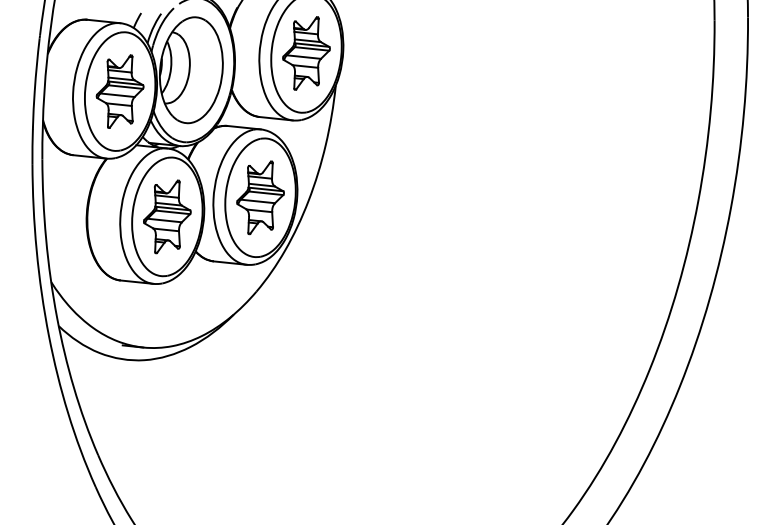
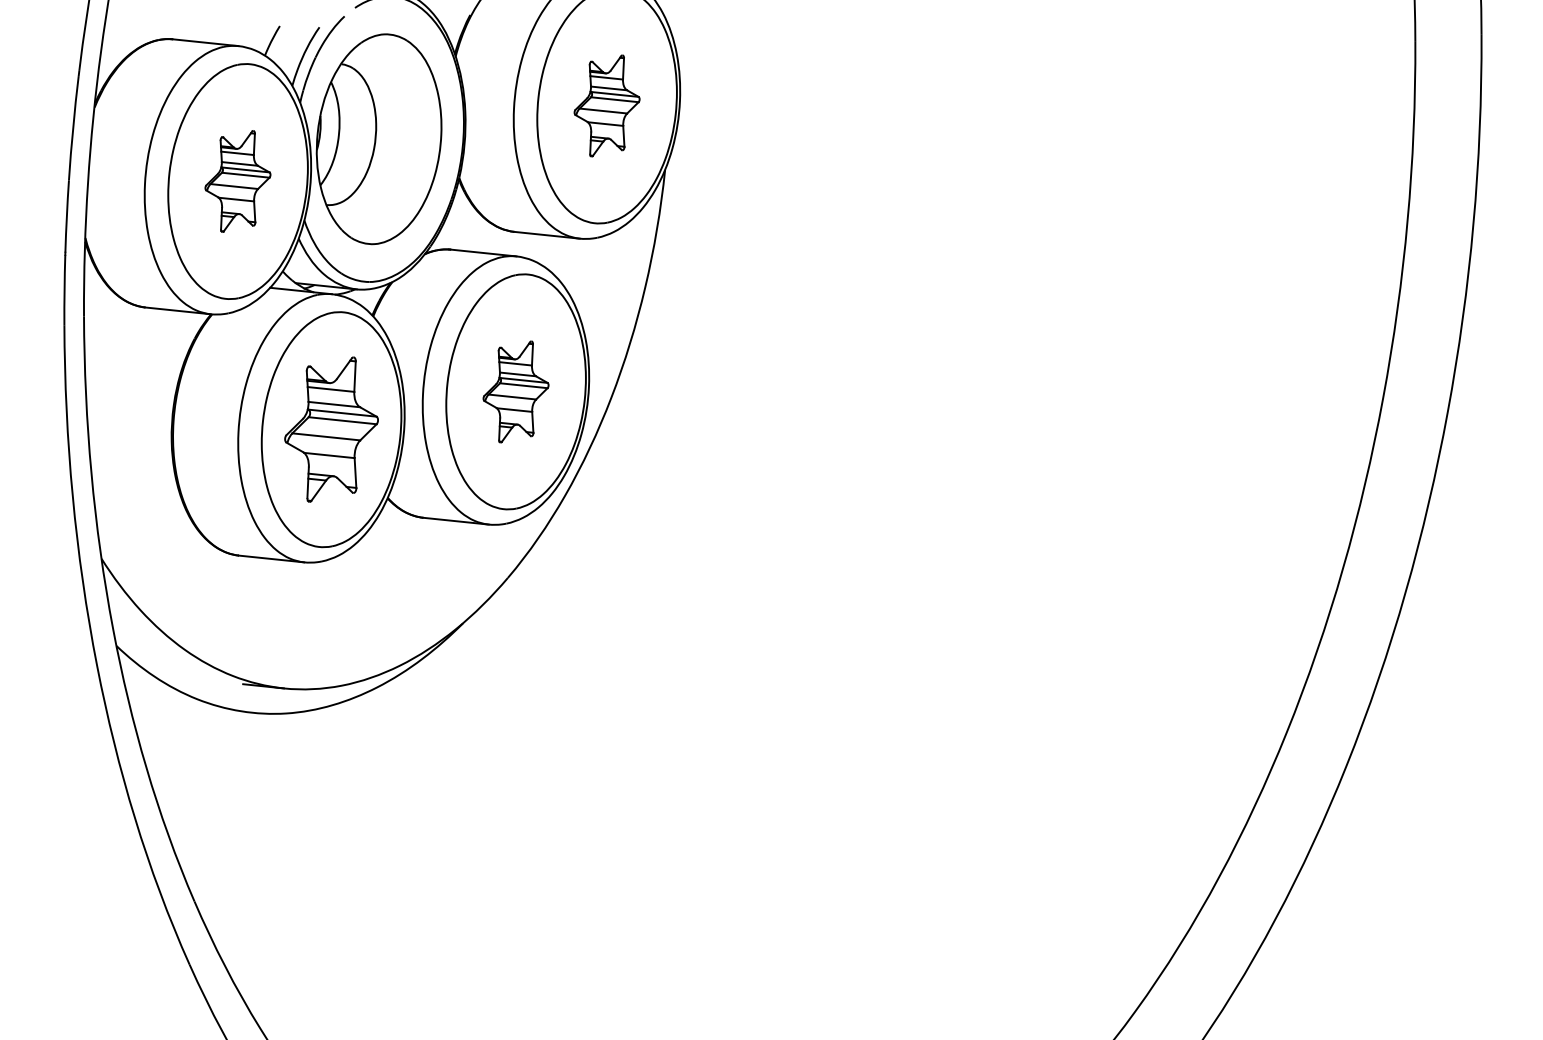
part: (306, 53) -> (607, 106), size x0.7
part: (119, 91) -> (236, 181), size x0.7
part: (260, 197) -> (516, 391), size x0.7

